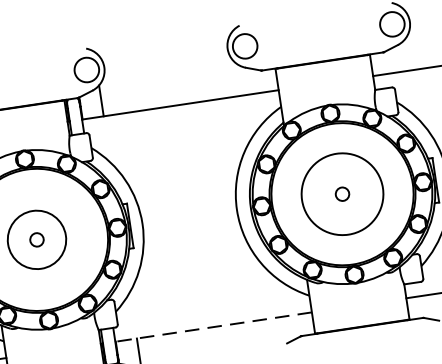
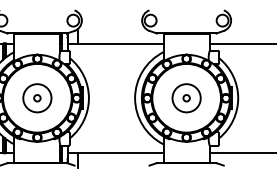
circle: (342, 194) -> (186, 98), size x0.71
line: (213, 327) -> (115, 152), dashed -> solid

